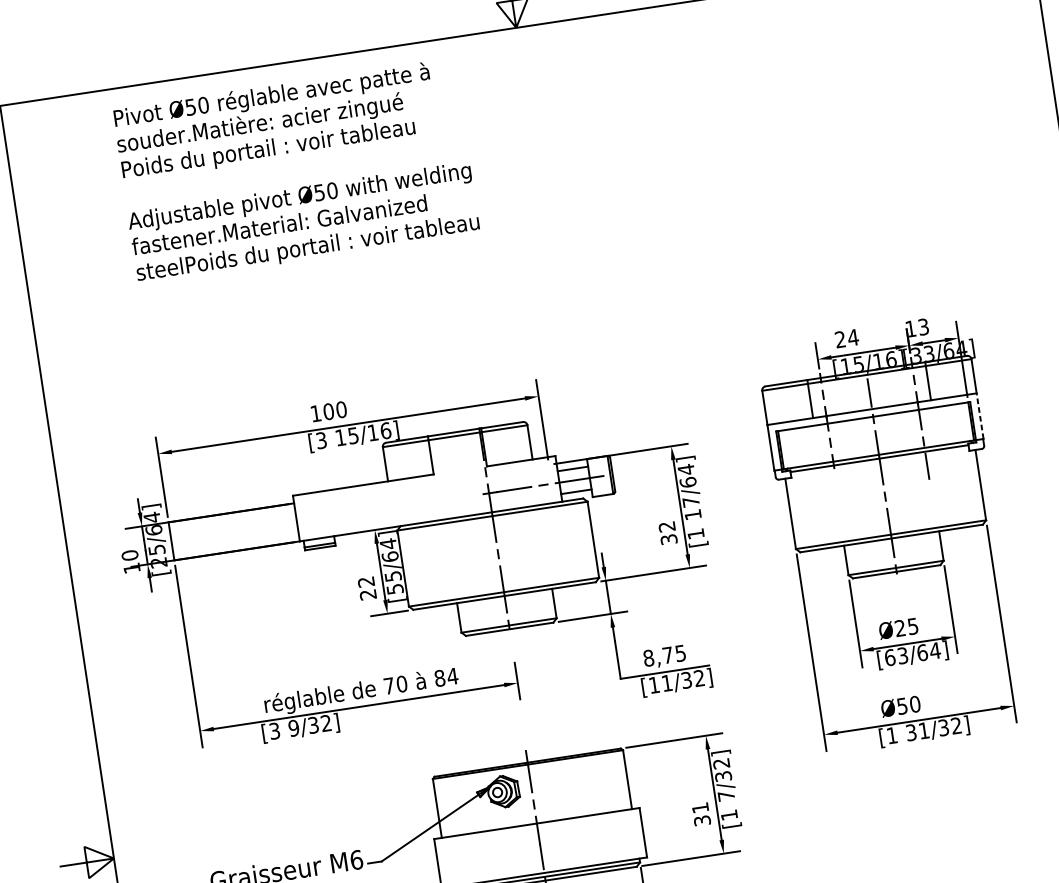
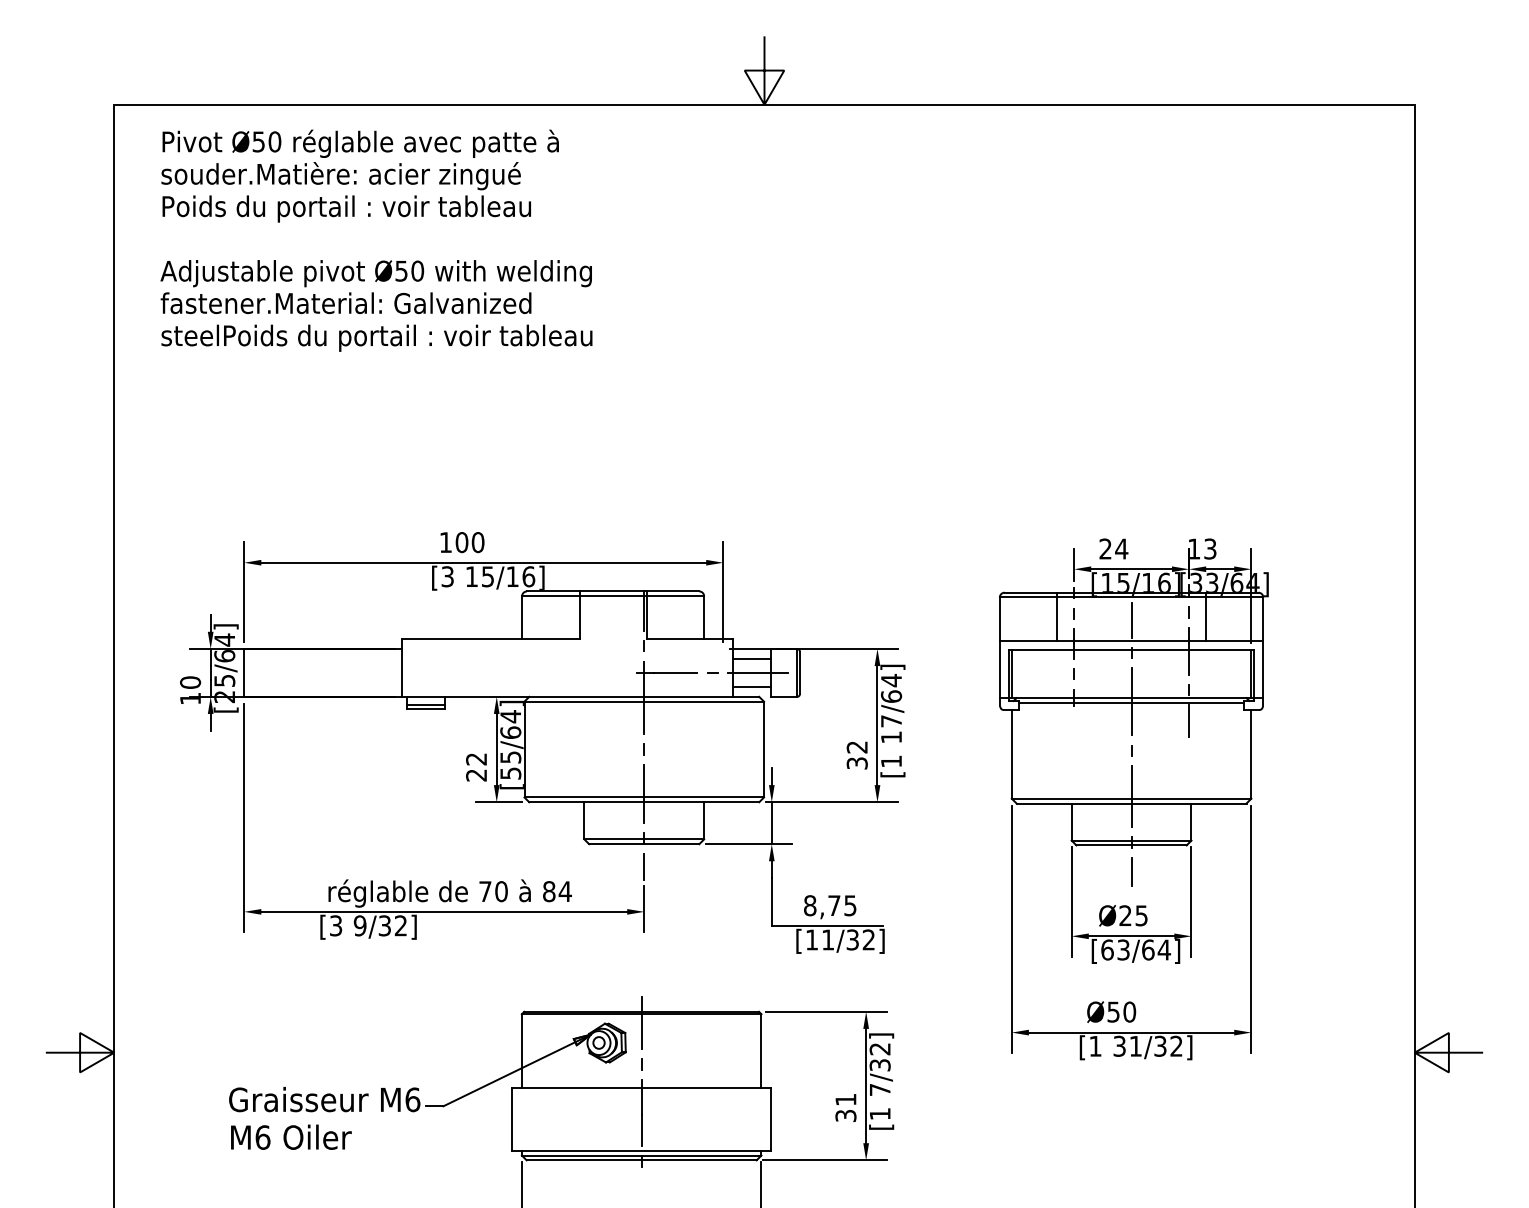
text: (296, 171) -> (376, 240), moved
line: (980, 416) -> (1263, 669), dashed -> solid
line: (899, 592) -> (1131, 871), added
line: (512, 646) -> (644, 866), added

